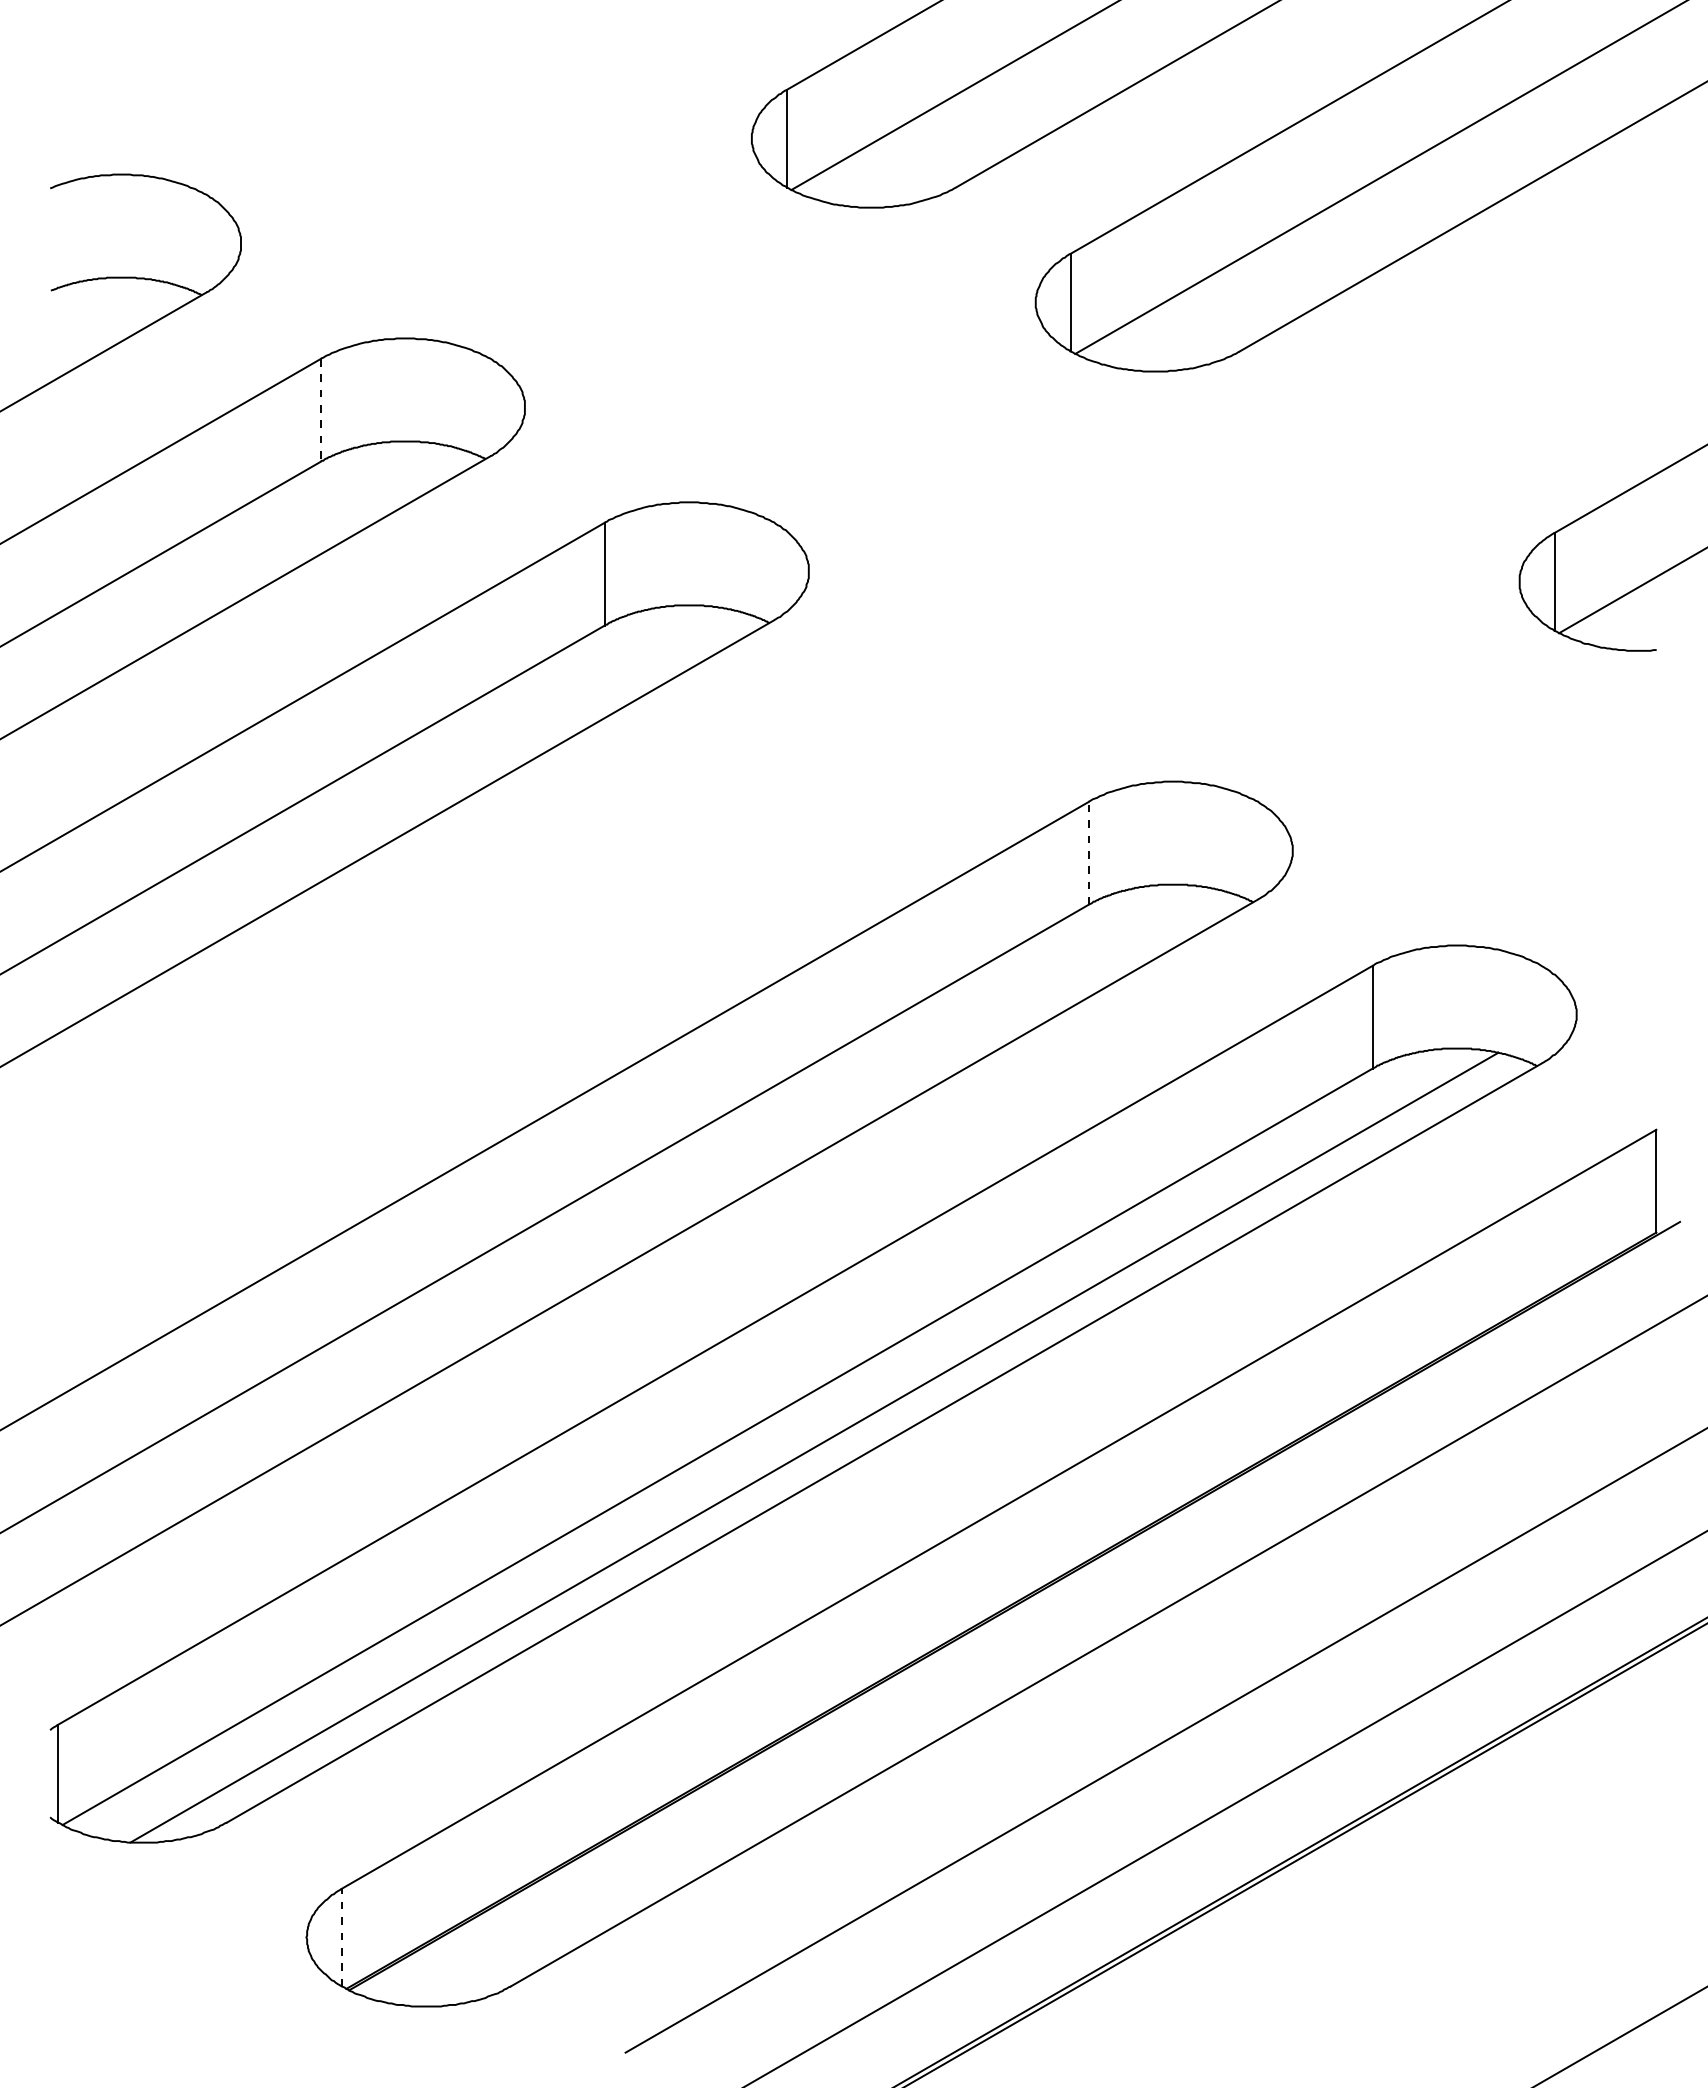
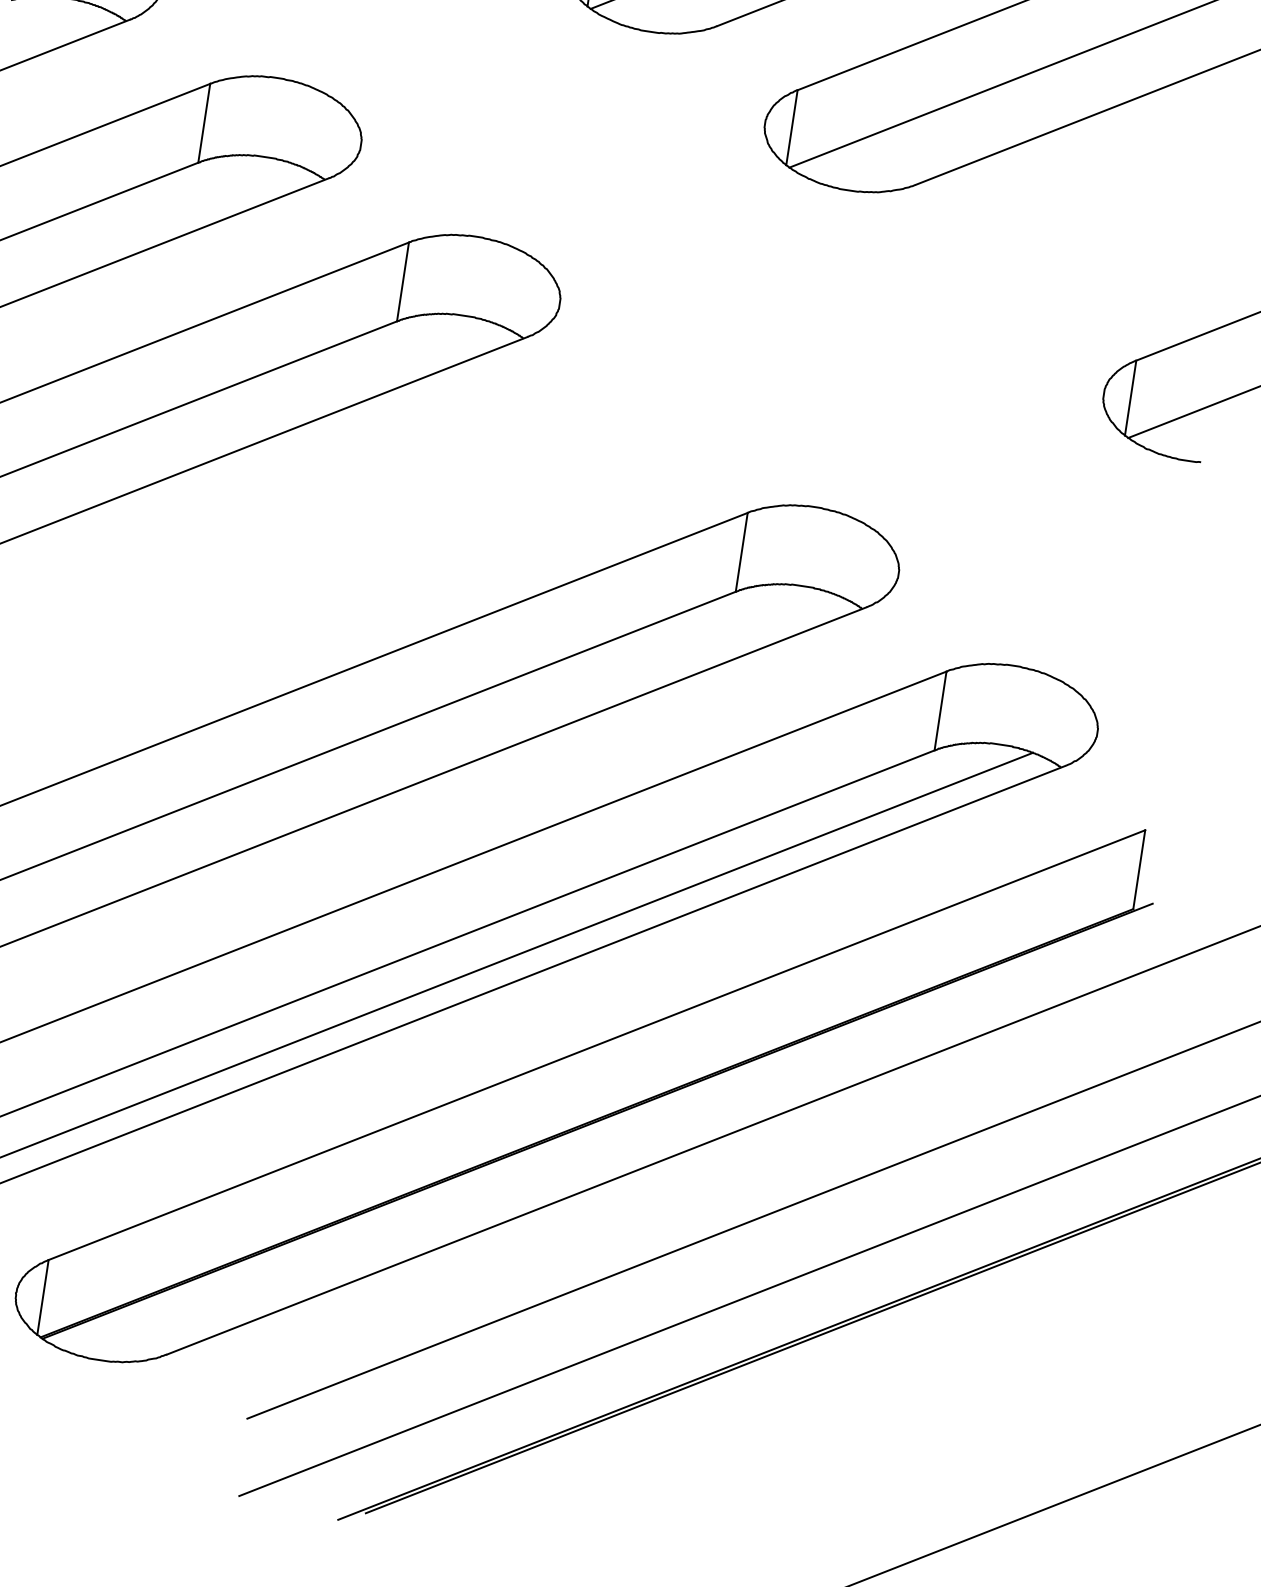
line: (321, 410) -> (204, 123), dashed -> solid
line: (1088, 852) -> (741, 551), dashed -> solid
line: (341, 1937) -> (42, 1297), dashed -> solid

